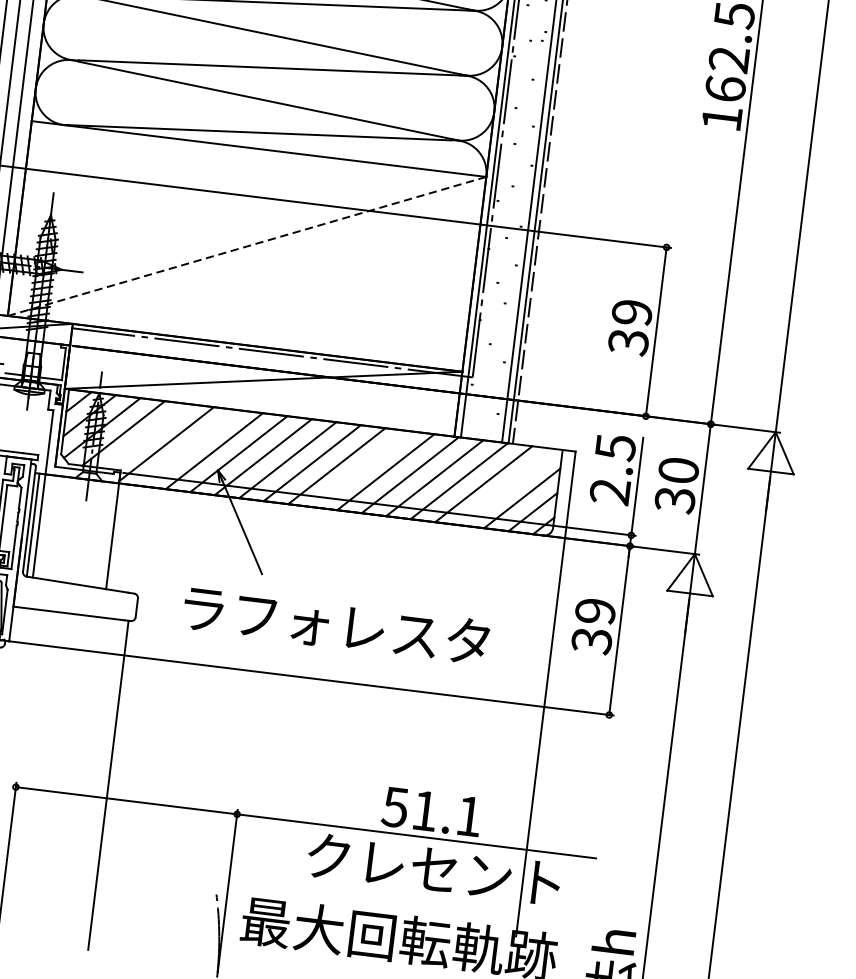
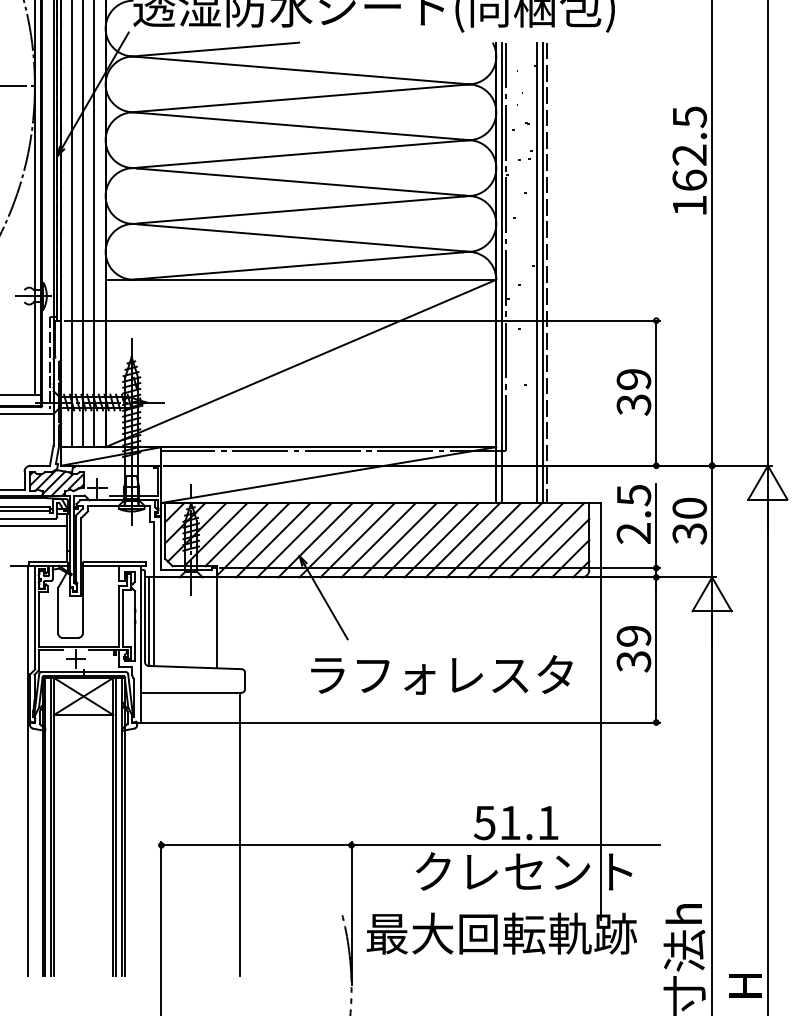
line: (246, 246) -> (300, 363), dashed -> solid
line: (147, 436) -> (236, 534), added
line: (189, 447) -> (273, 539), added
line: (361, 468) -> (420, 539), added
line: (507, 486) -> (546, 539), added
text: (335, 624) -> (441, 674), moved

